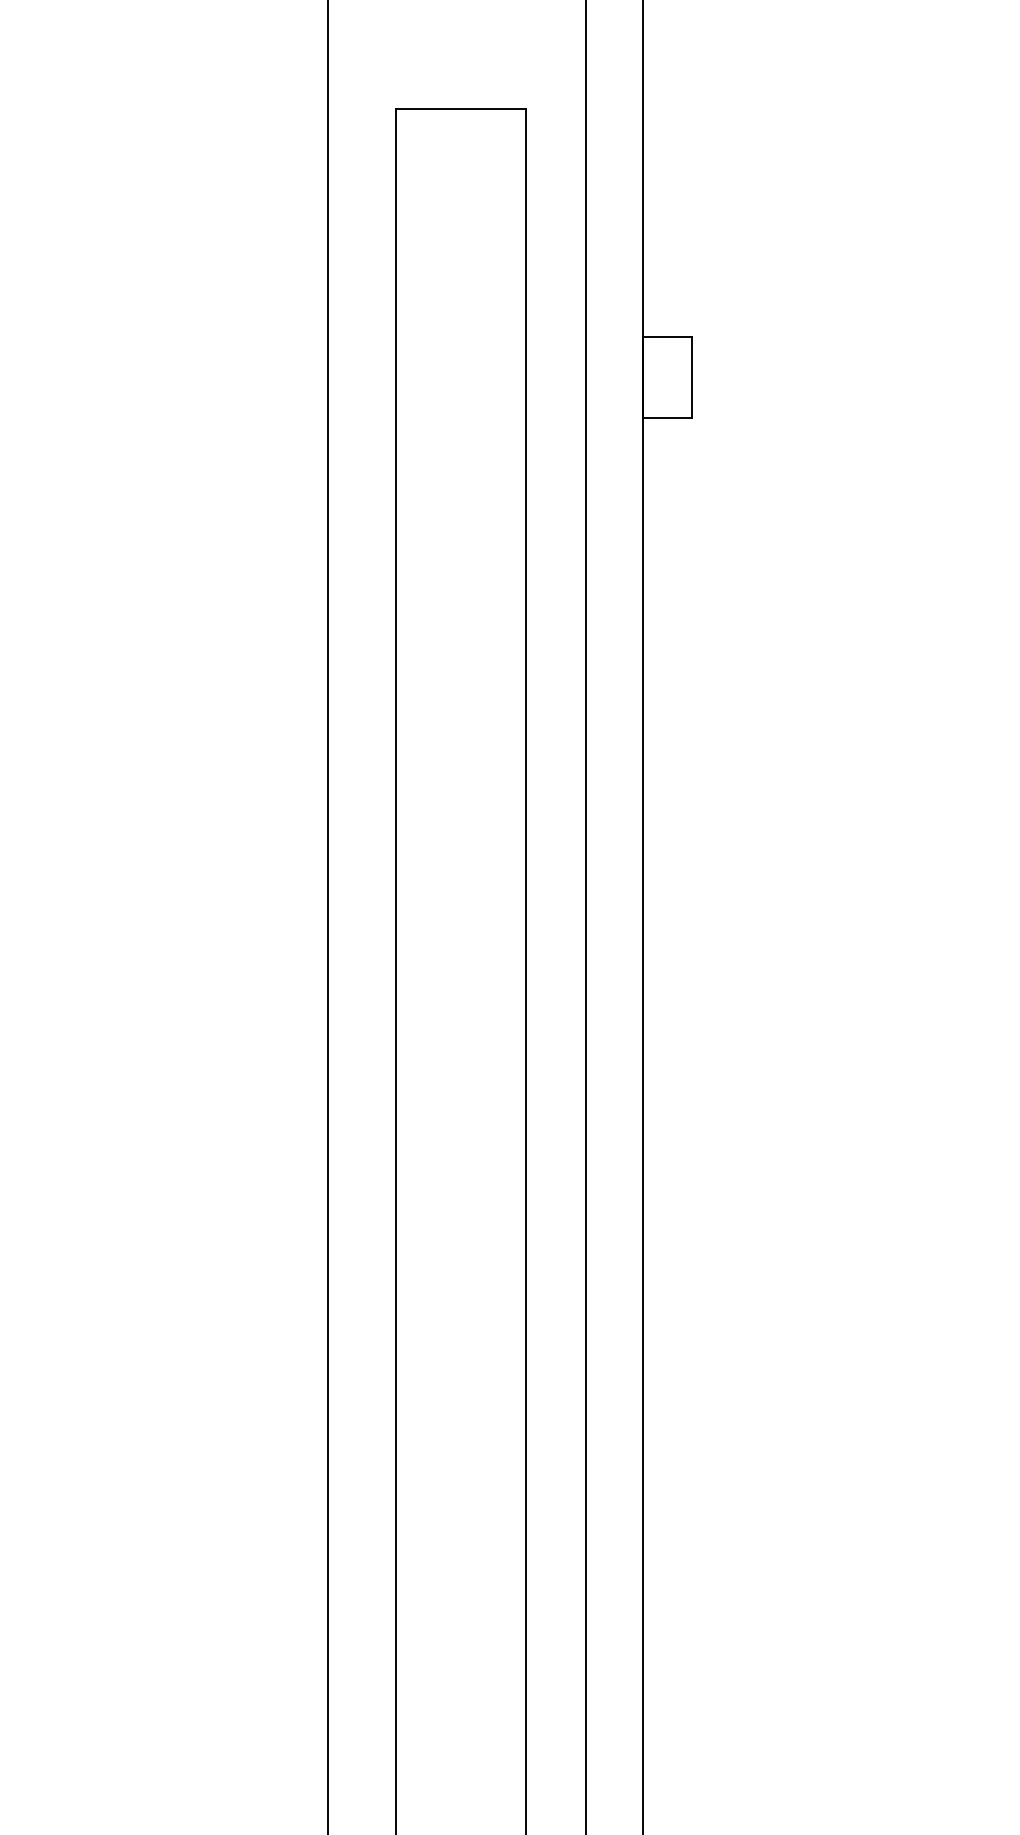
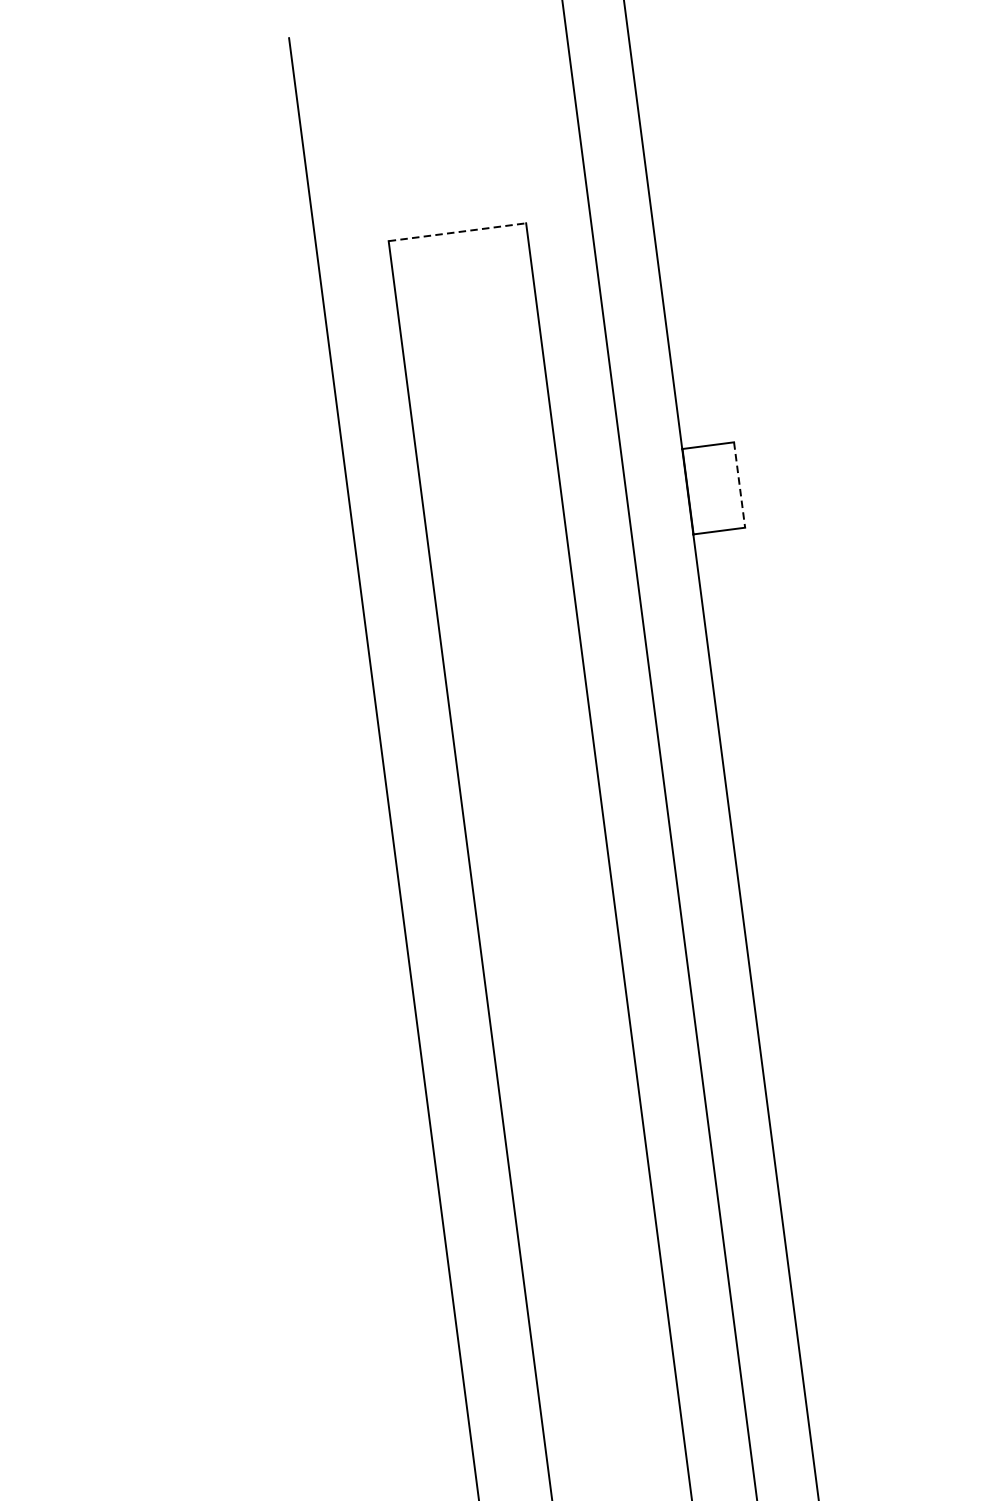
line: (460, 108) -> (457, 231), solid -> dashed
line: (692, 377) -> (740, 485), solid -> dashed

